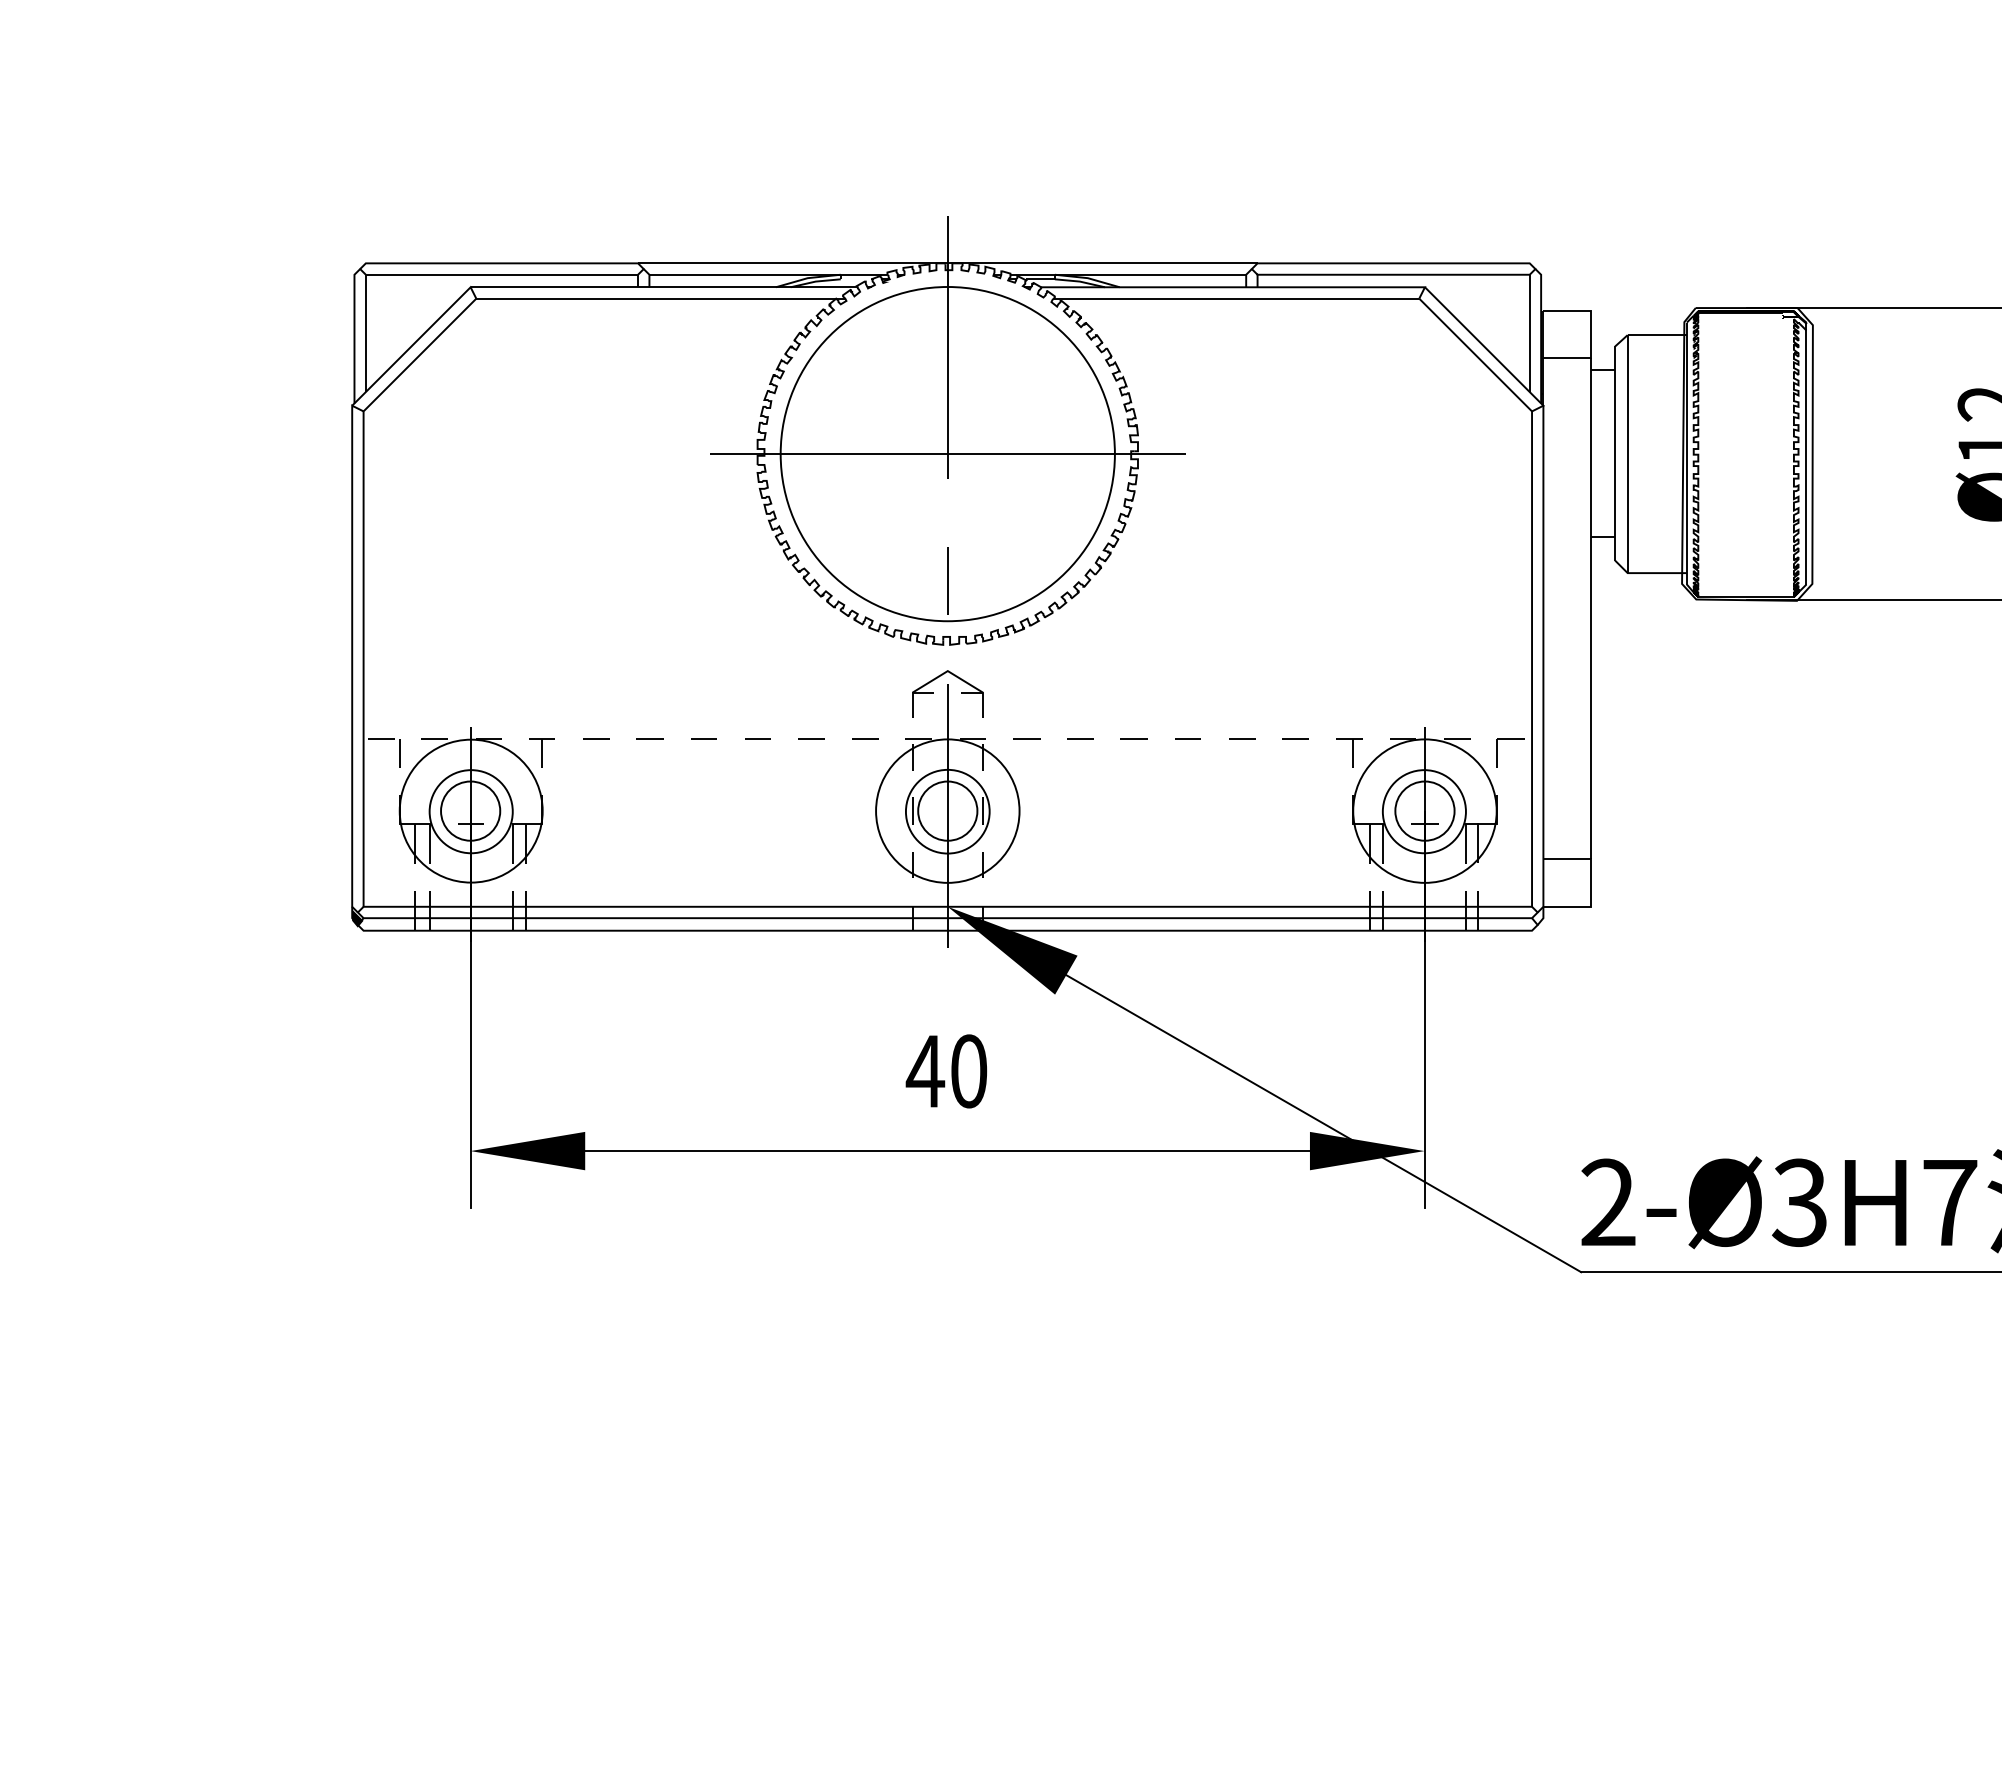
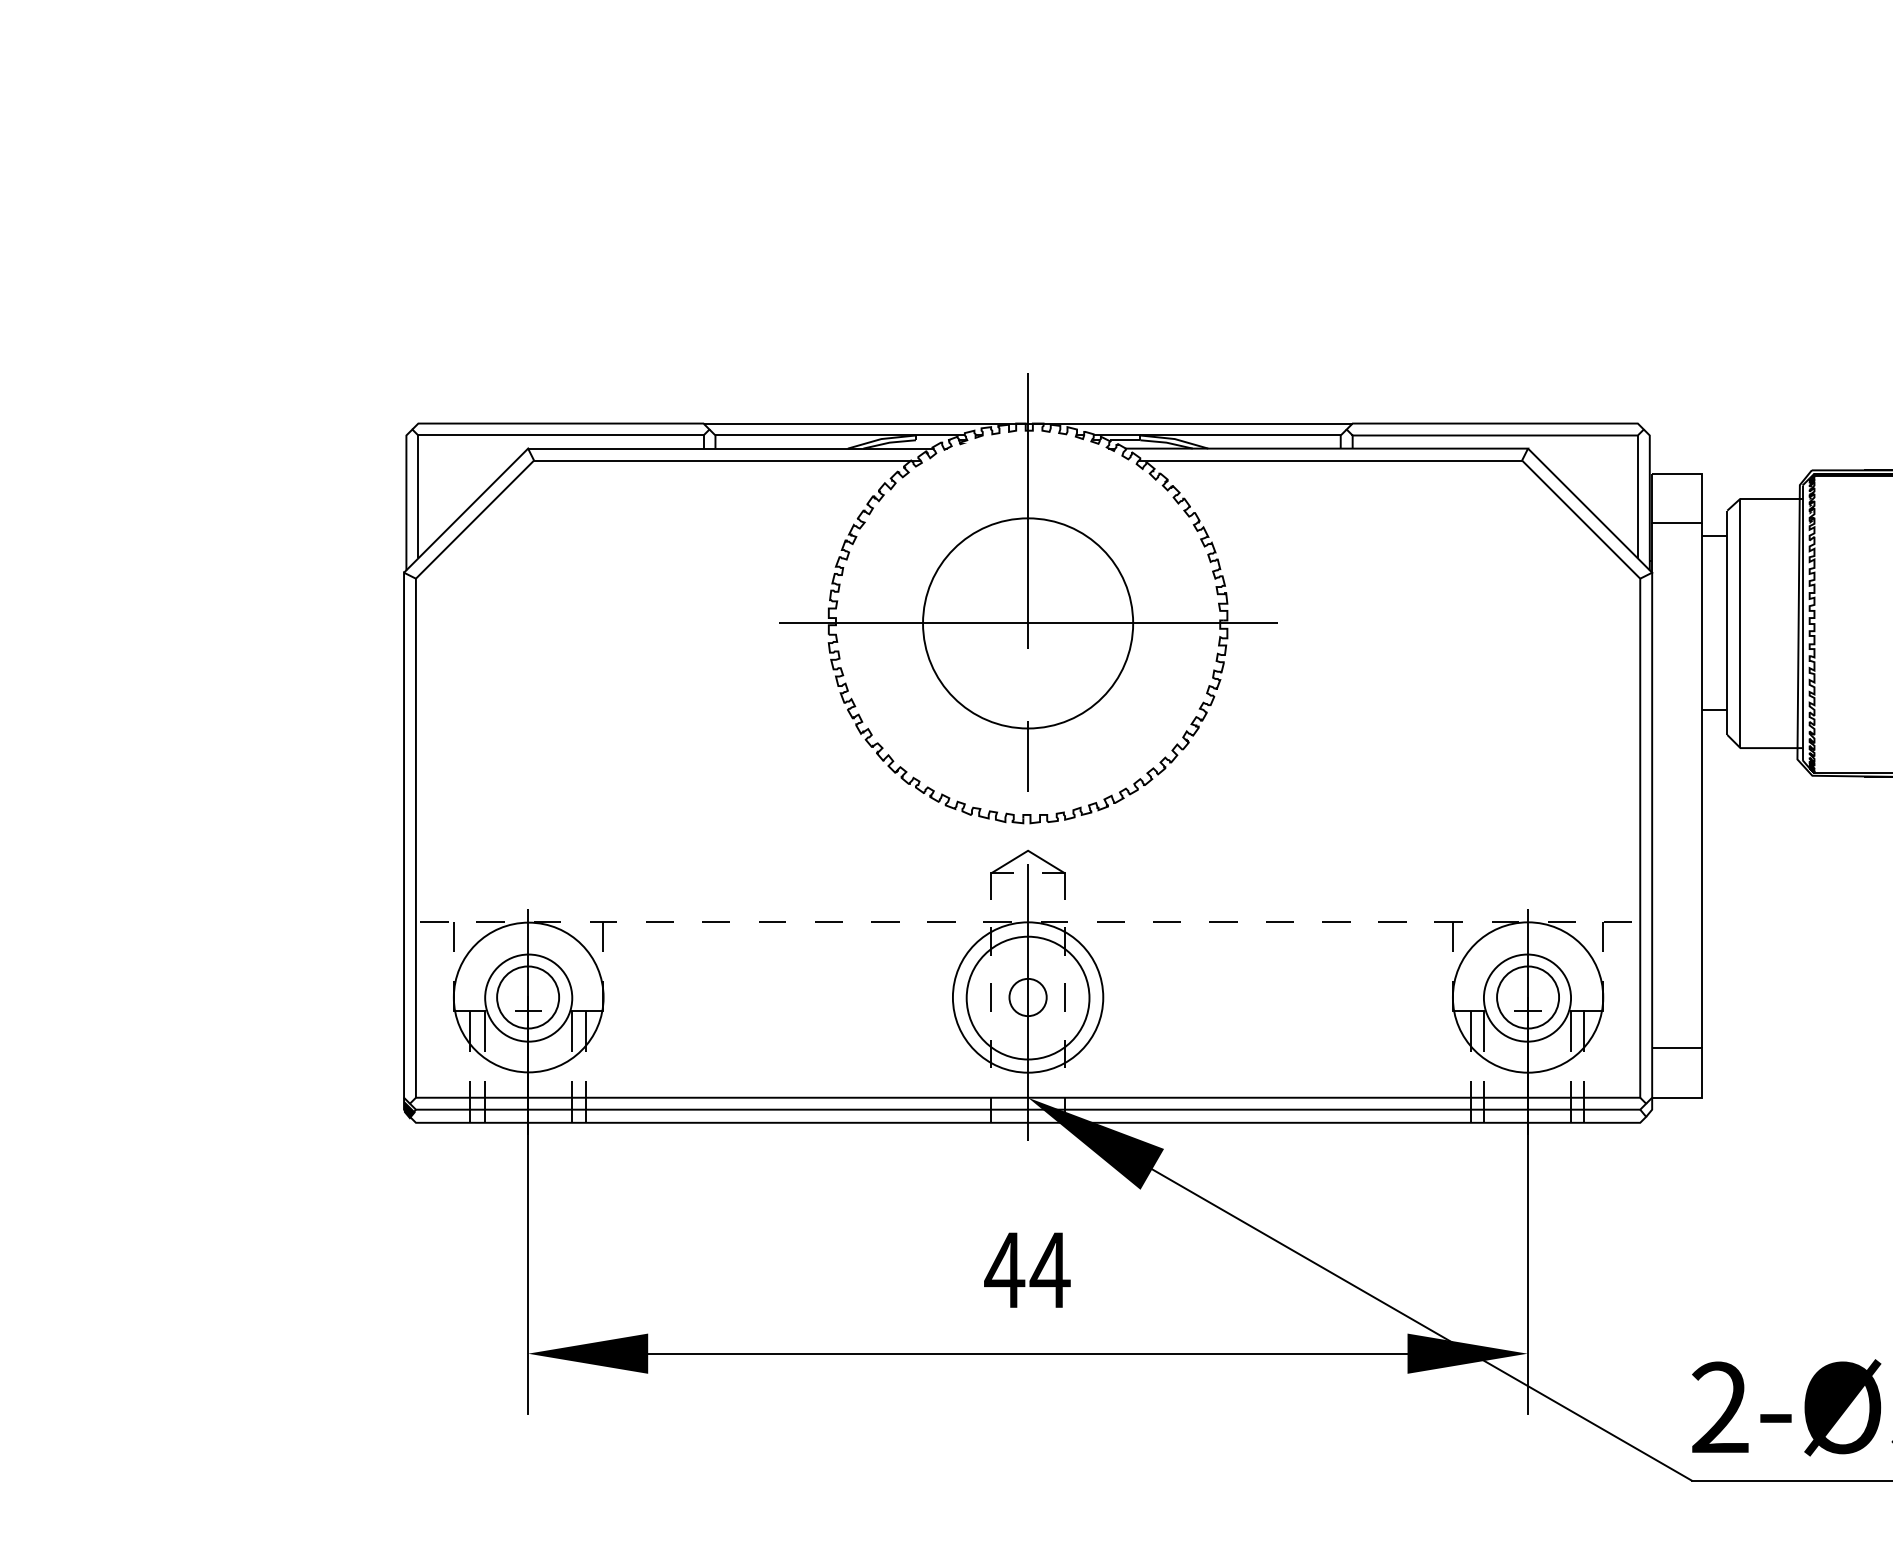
circle: (947, 454) -> (1027, 623), size x0.6
circle: (947, 810) -> (1027, 996), size x0.6
circle: (947, 811) -> (1027, 997), size x1.4
text: (968, 1071) -> (1049, 1270), 40 -> 44

